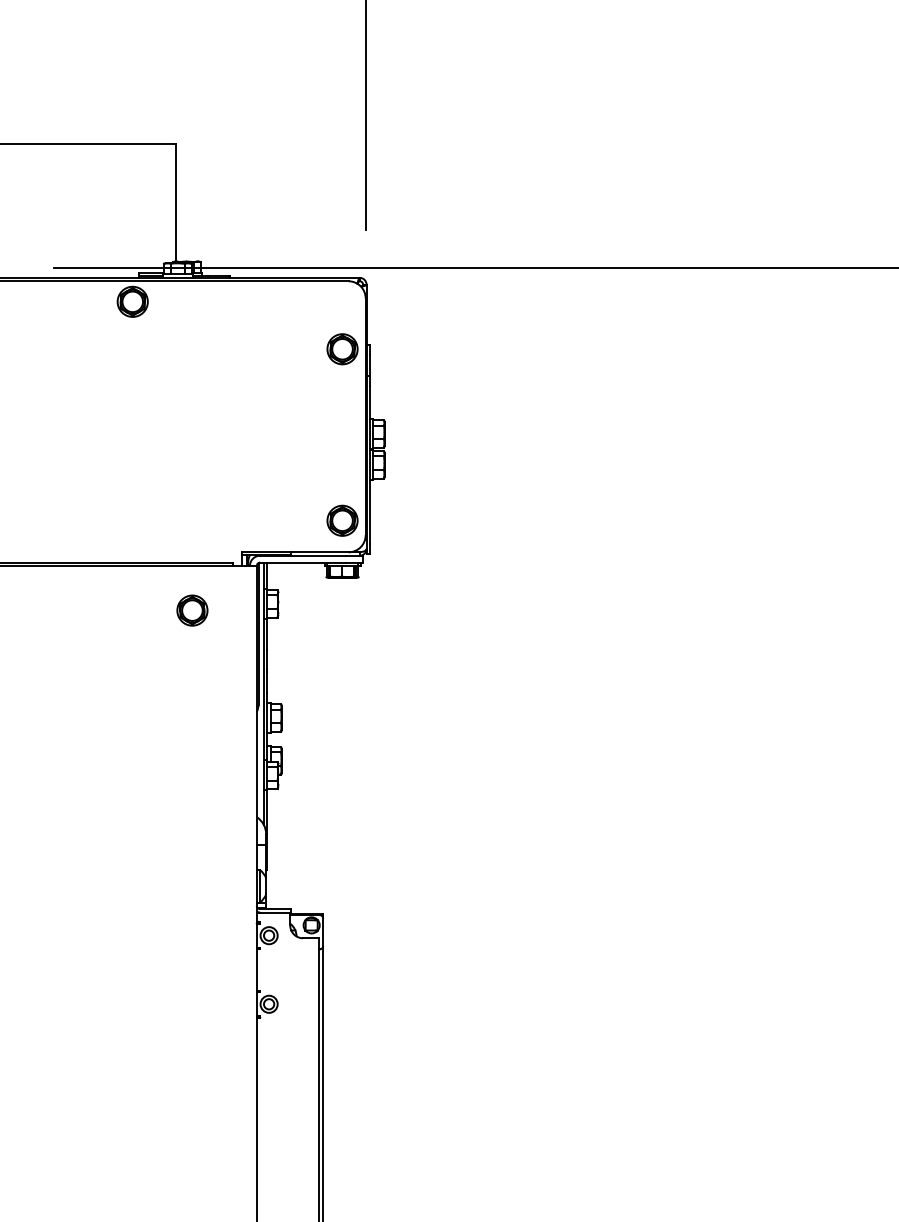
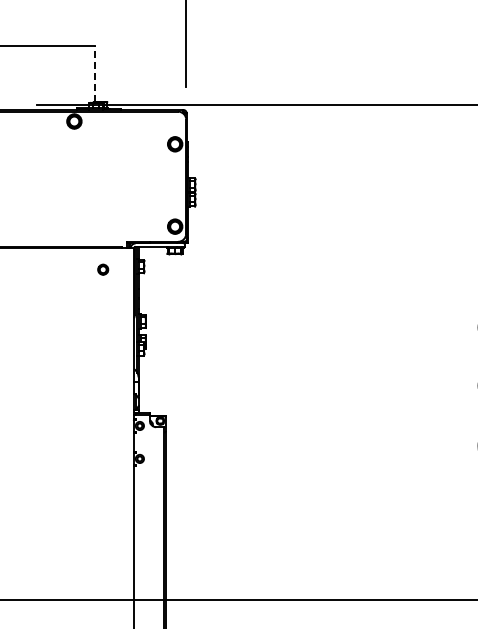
line: (176, 201) -> (95, 73), solid -> dashed
part: (193, 609) -> (103, 269), size x0.7

